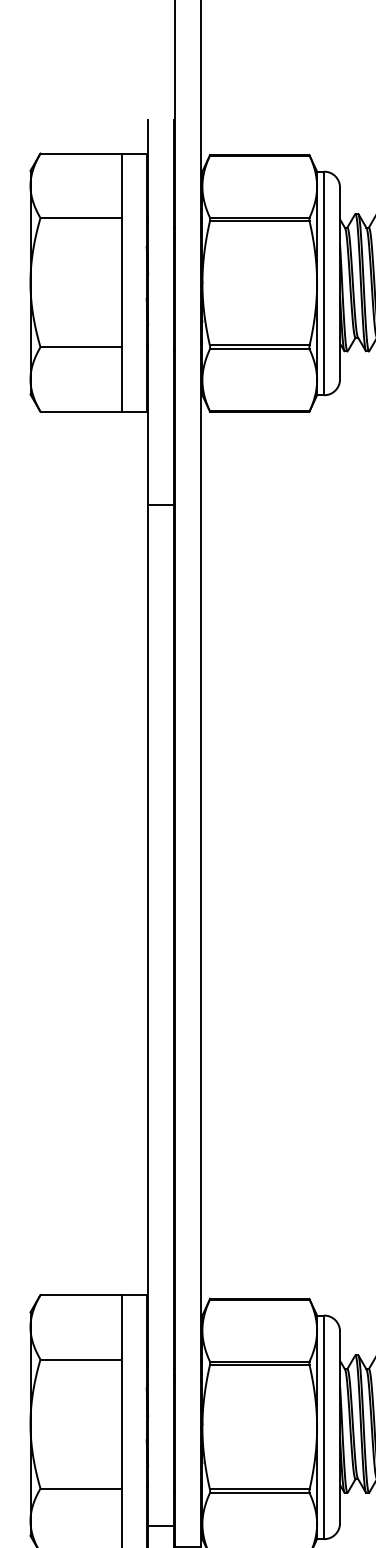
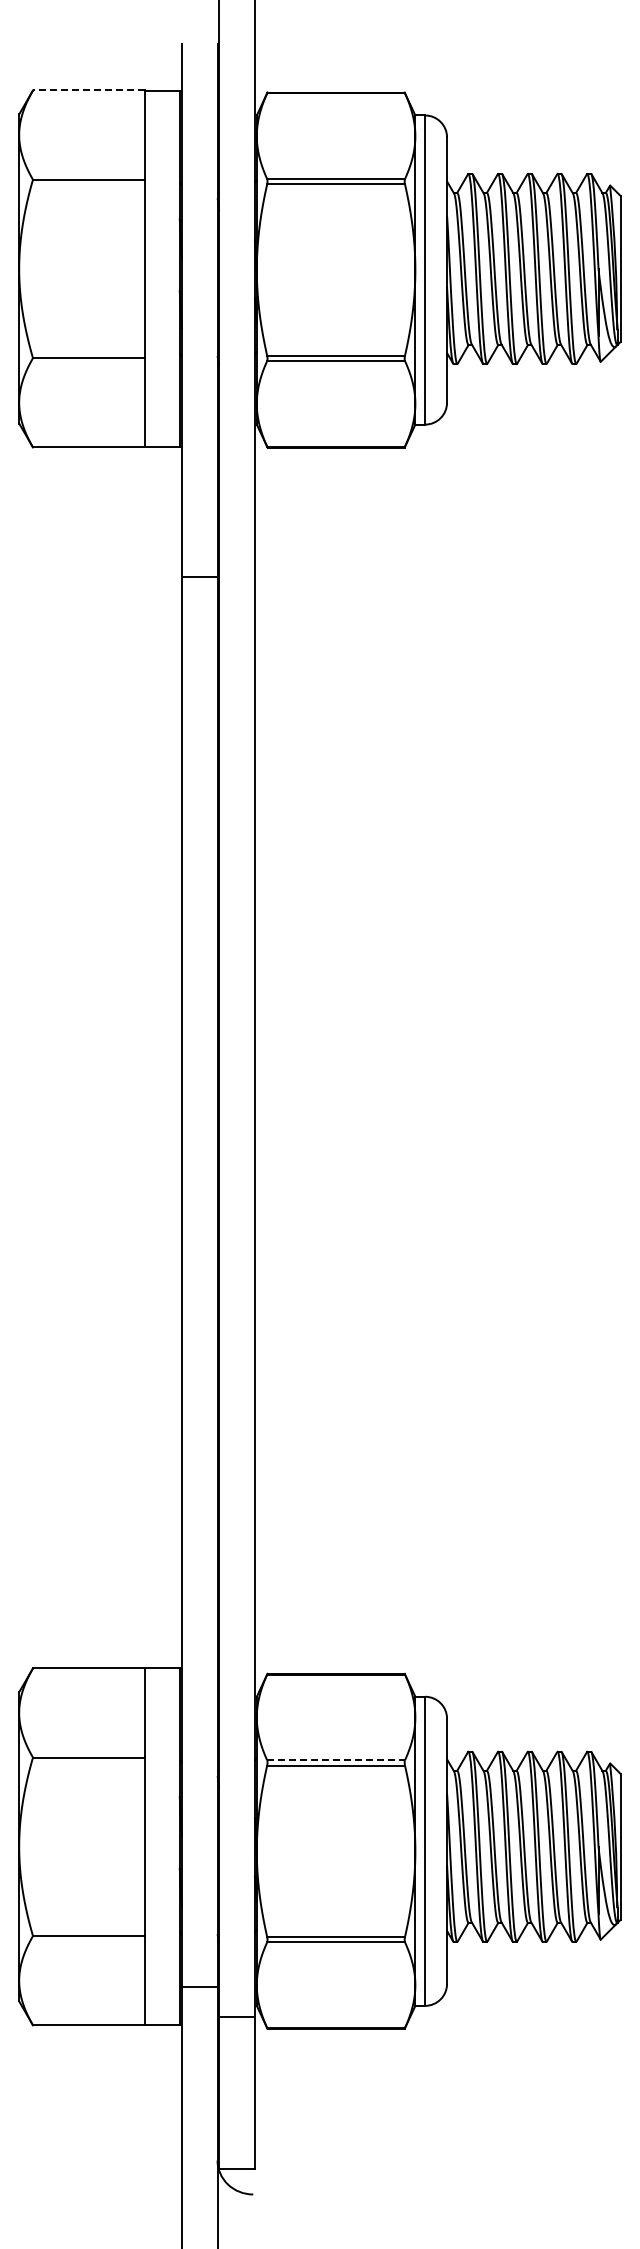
line: (80, 153) -> (88, 90), solid -> dashed
line: (260, 1361) -> (336, 1760), solid -> dashed

